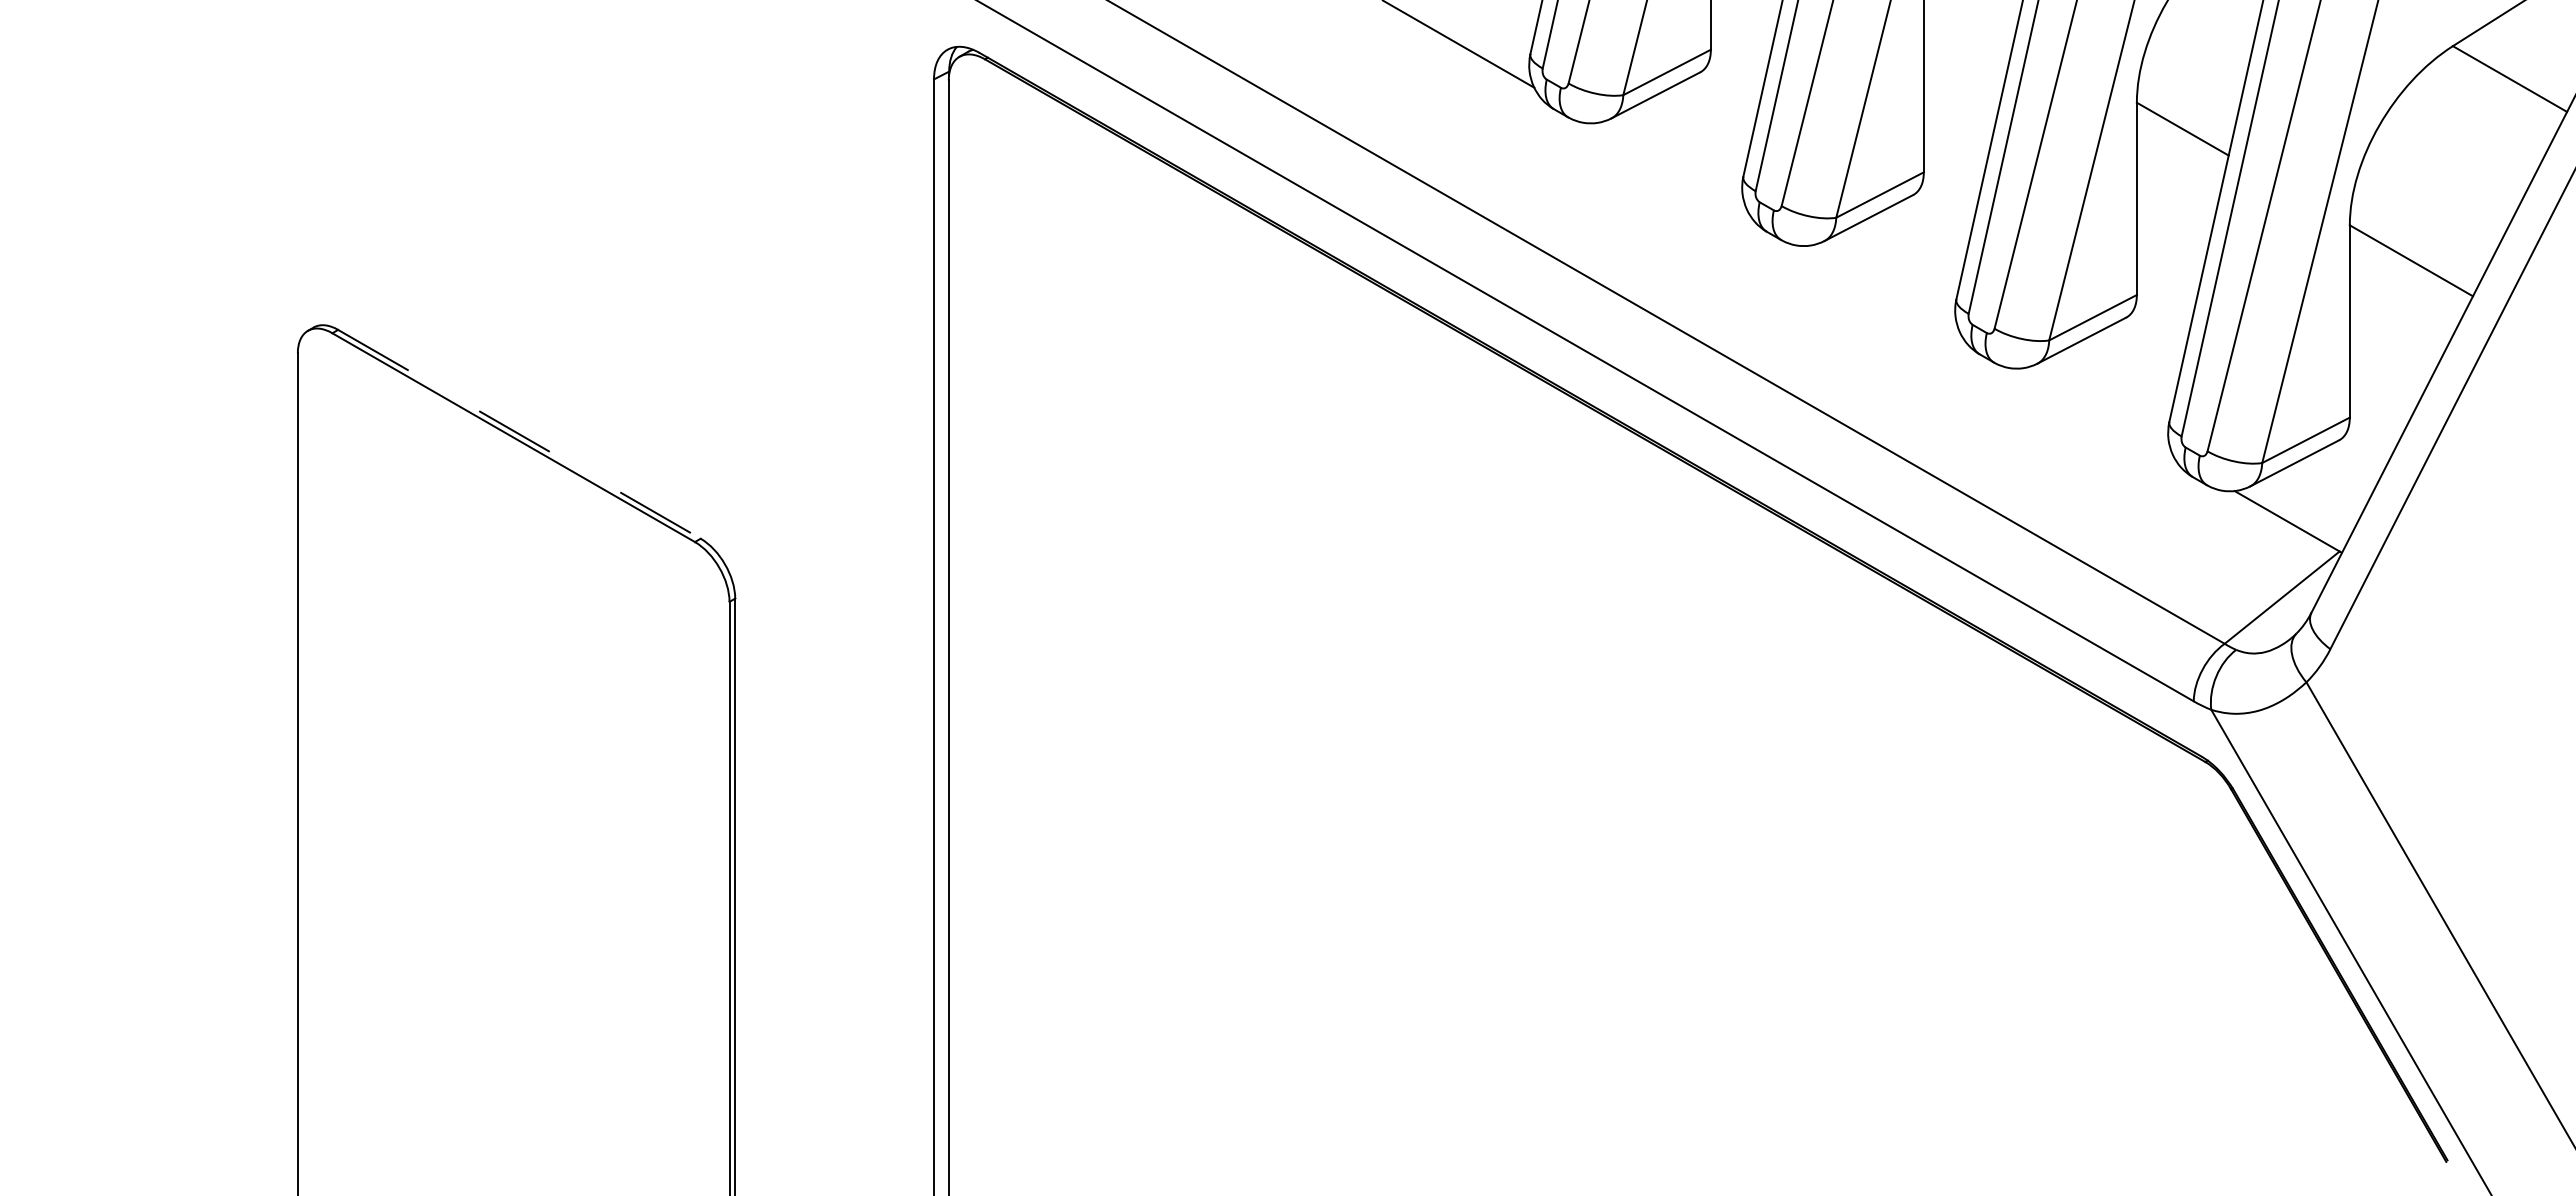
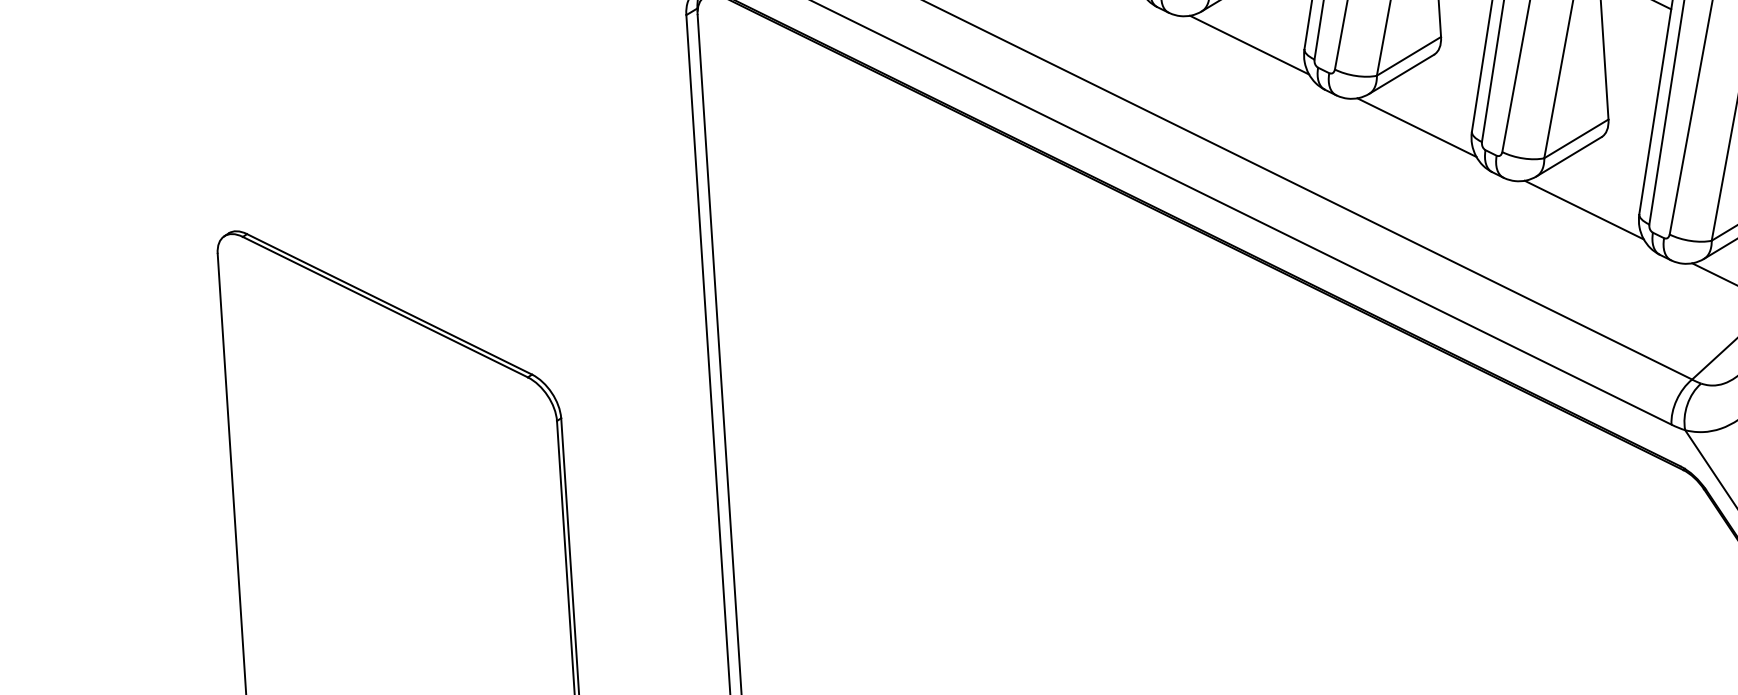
line: (1671, 166) -> (1249, 44), added
line: (1884, 289) -> (1416, 127), added
line: (2097, 411) -> (1584, 209), added
line: (519, 434) -> (389, 304), dashed -> solid

